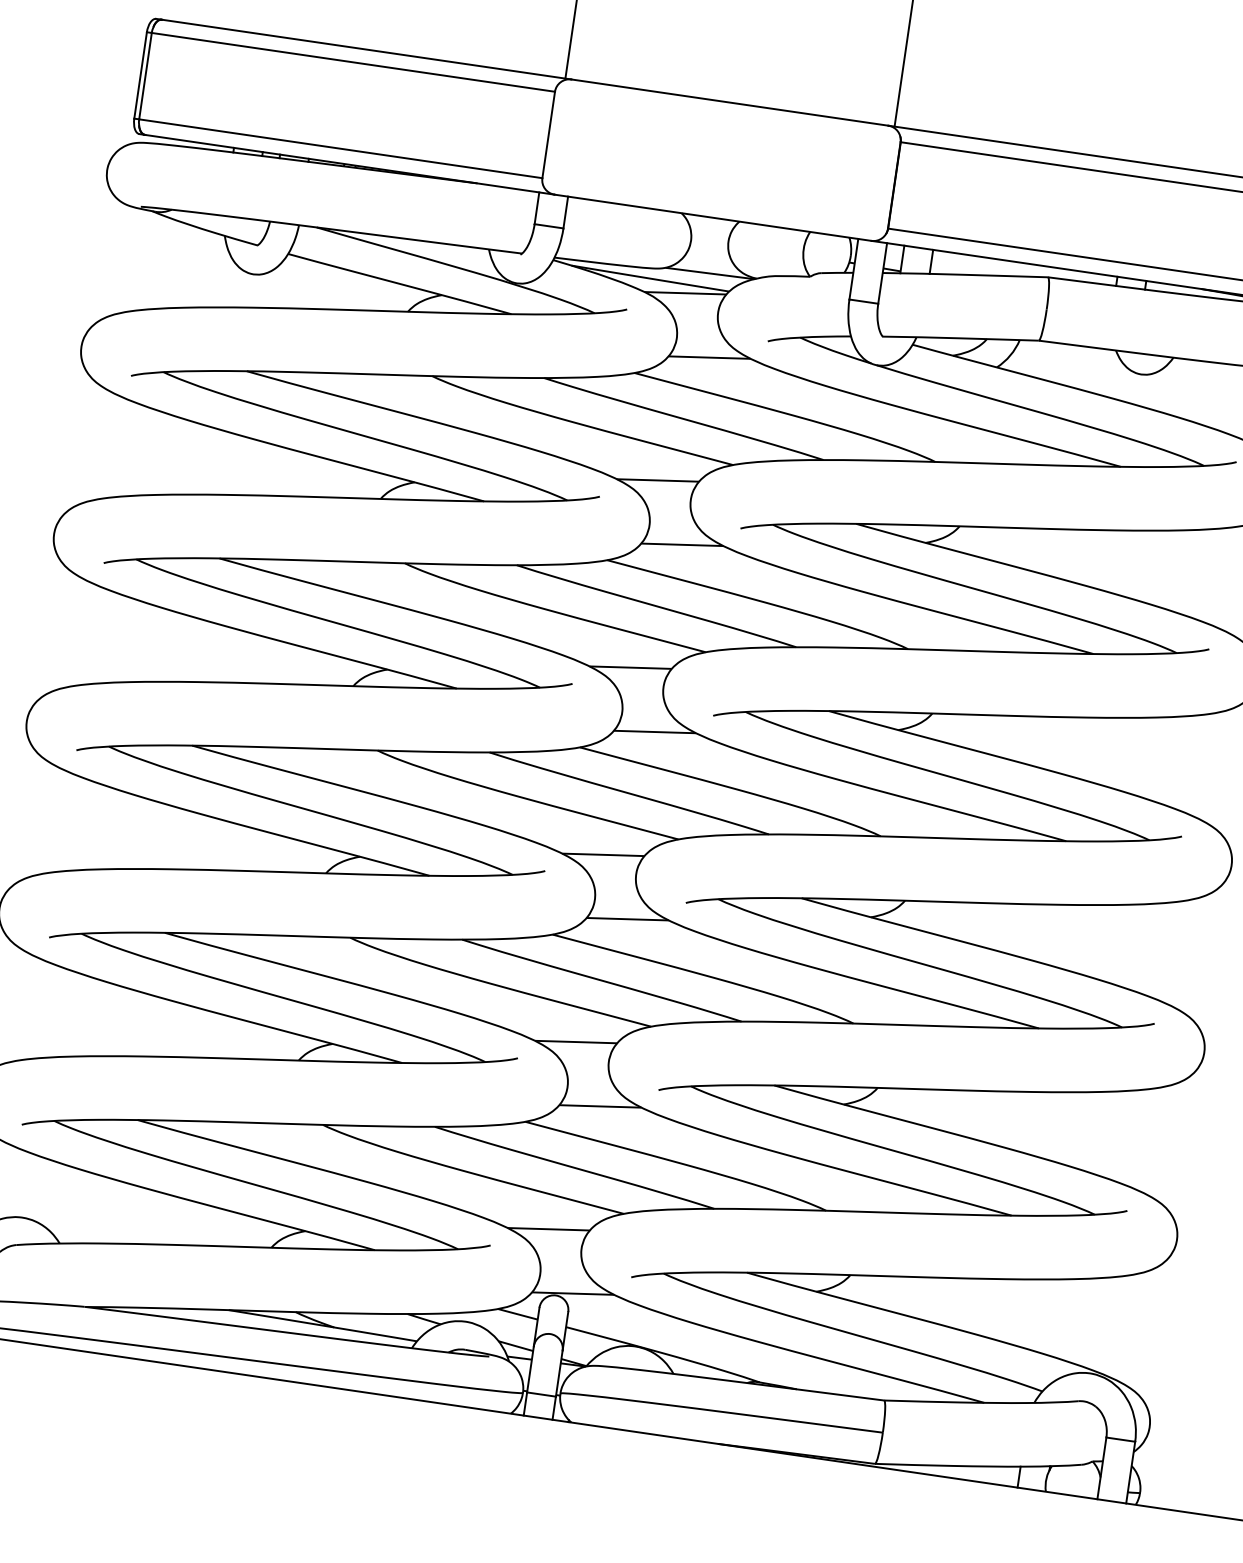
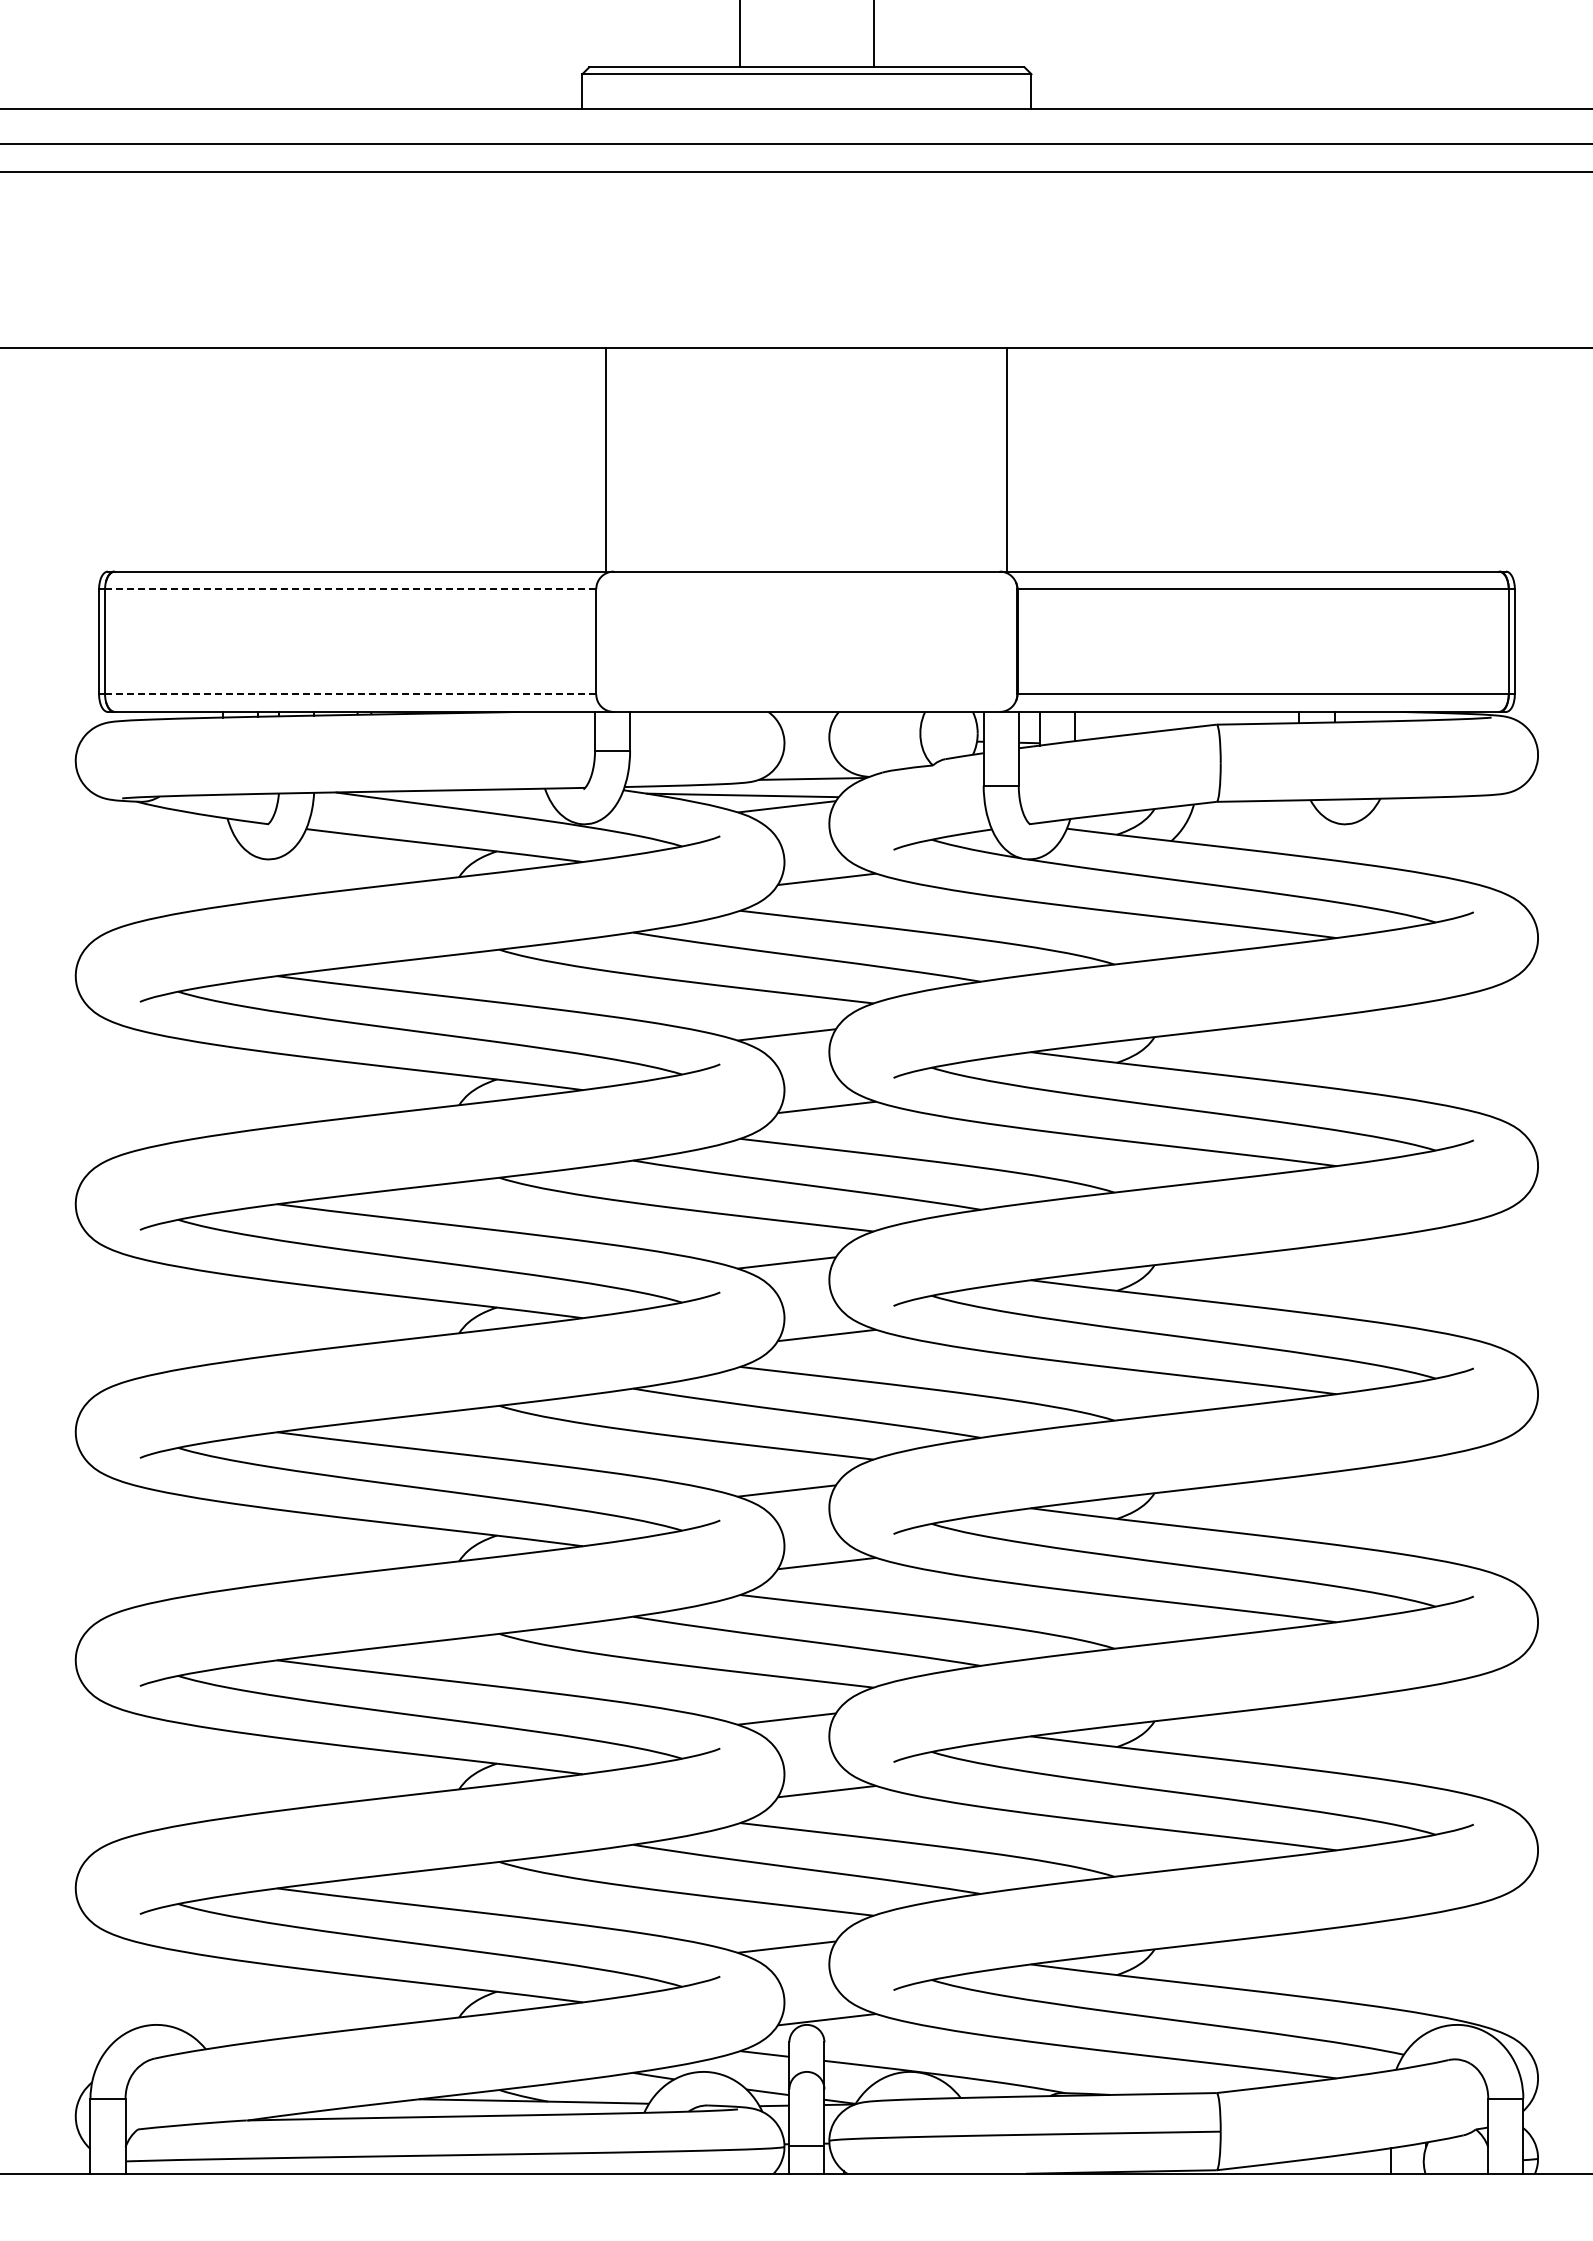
line: (353, 62) -> (350, 589), solid -> dashed
line: (340, 148) -> (350, 694), solid -> dashed

